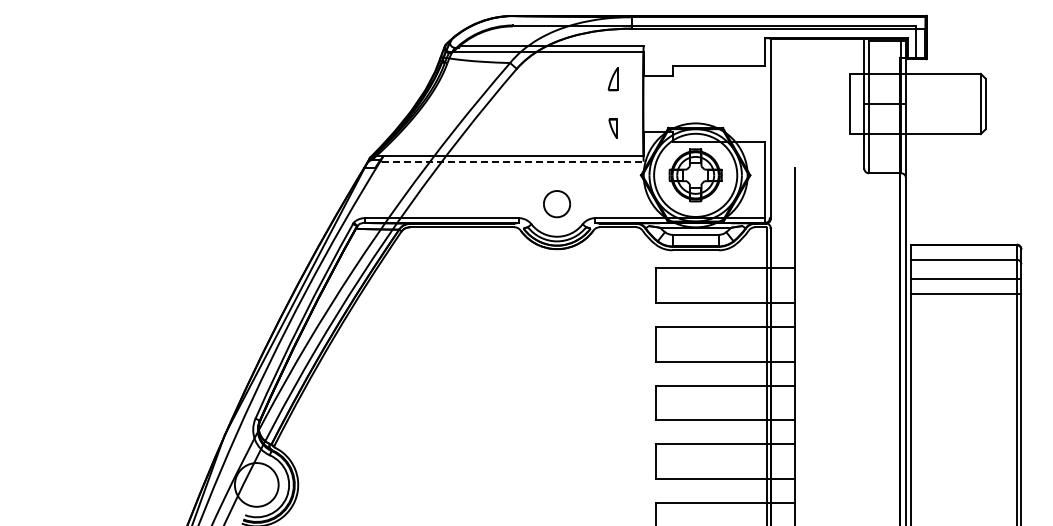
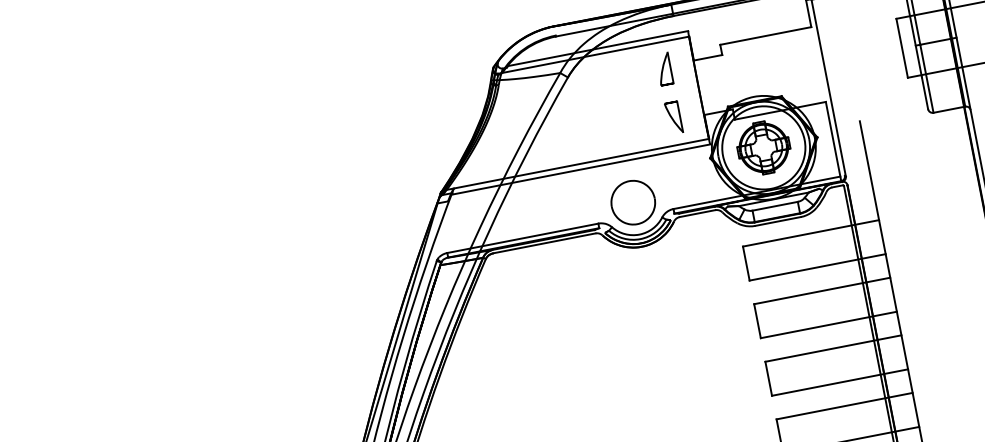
part: (612, 79) -> (663, 69), size x1.43
part: (612, 128) -> (673, 117), size x1.67
line: (512, 161) -> (581, 169), dashed -> solid
part: (556, 203) -> (632, 202), size x1.67

